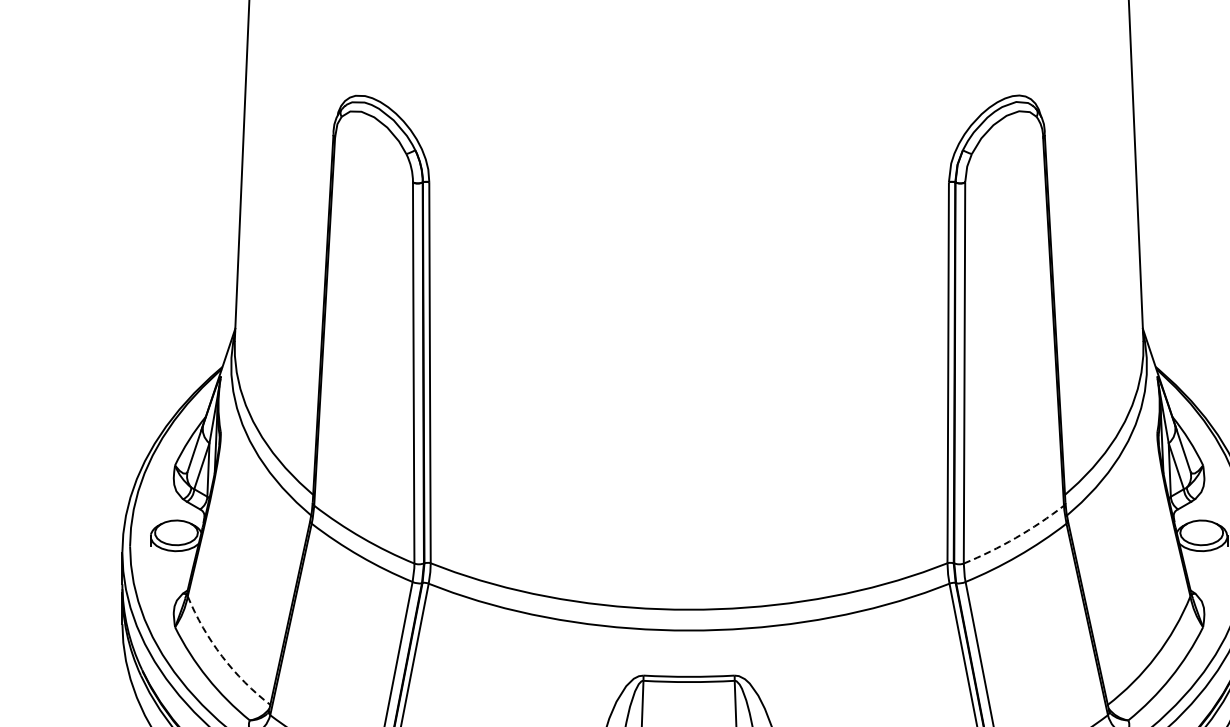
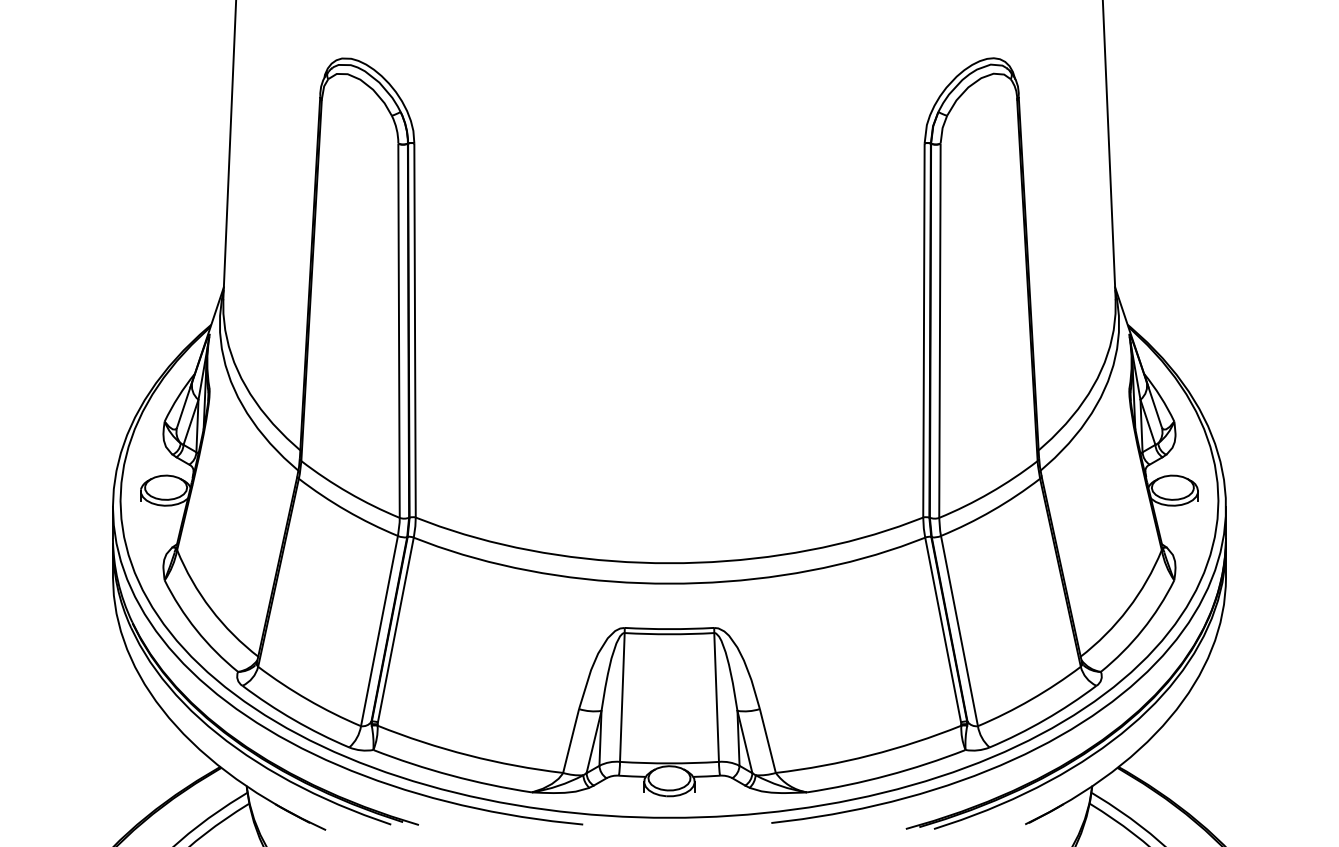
arc: (1015, 537) -> (990, 492), dashed -> solid
arc: (221, 656) -> (210, 609), dashed -> solid

